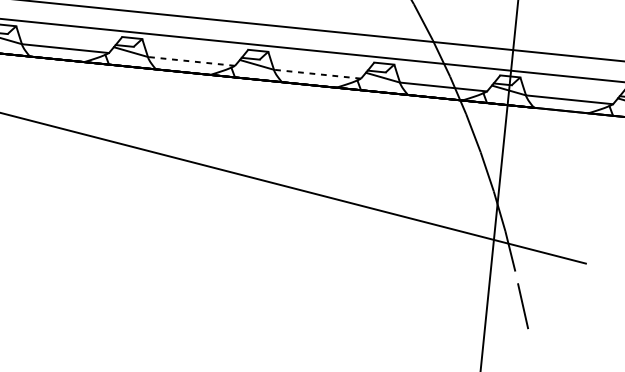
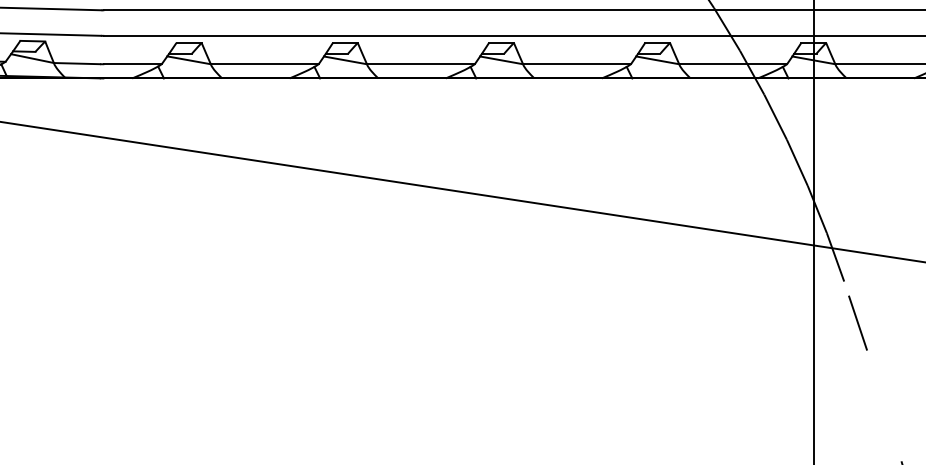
line: (191, 61) -> (420, 64), dashed -> solid
line: (317, 74) -> (577, 64), dashed -> solid

